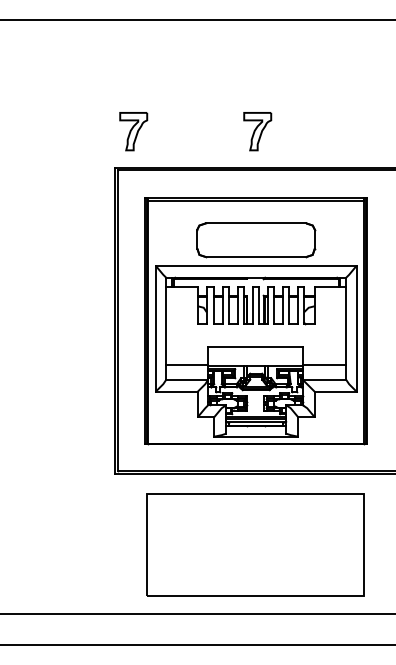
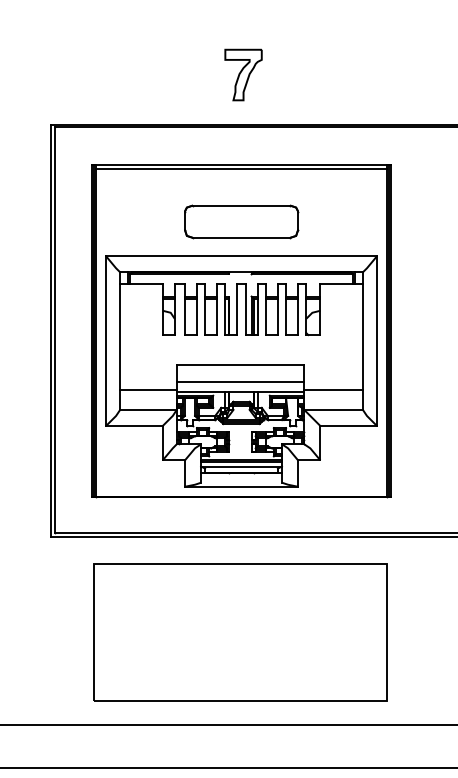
part: (133, 131) -> (75, 74), removed
part: (256, 240) -> (241, 222), size x0.71
line: (255, 358) -> (240, 381), added

